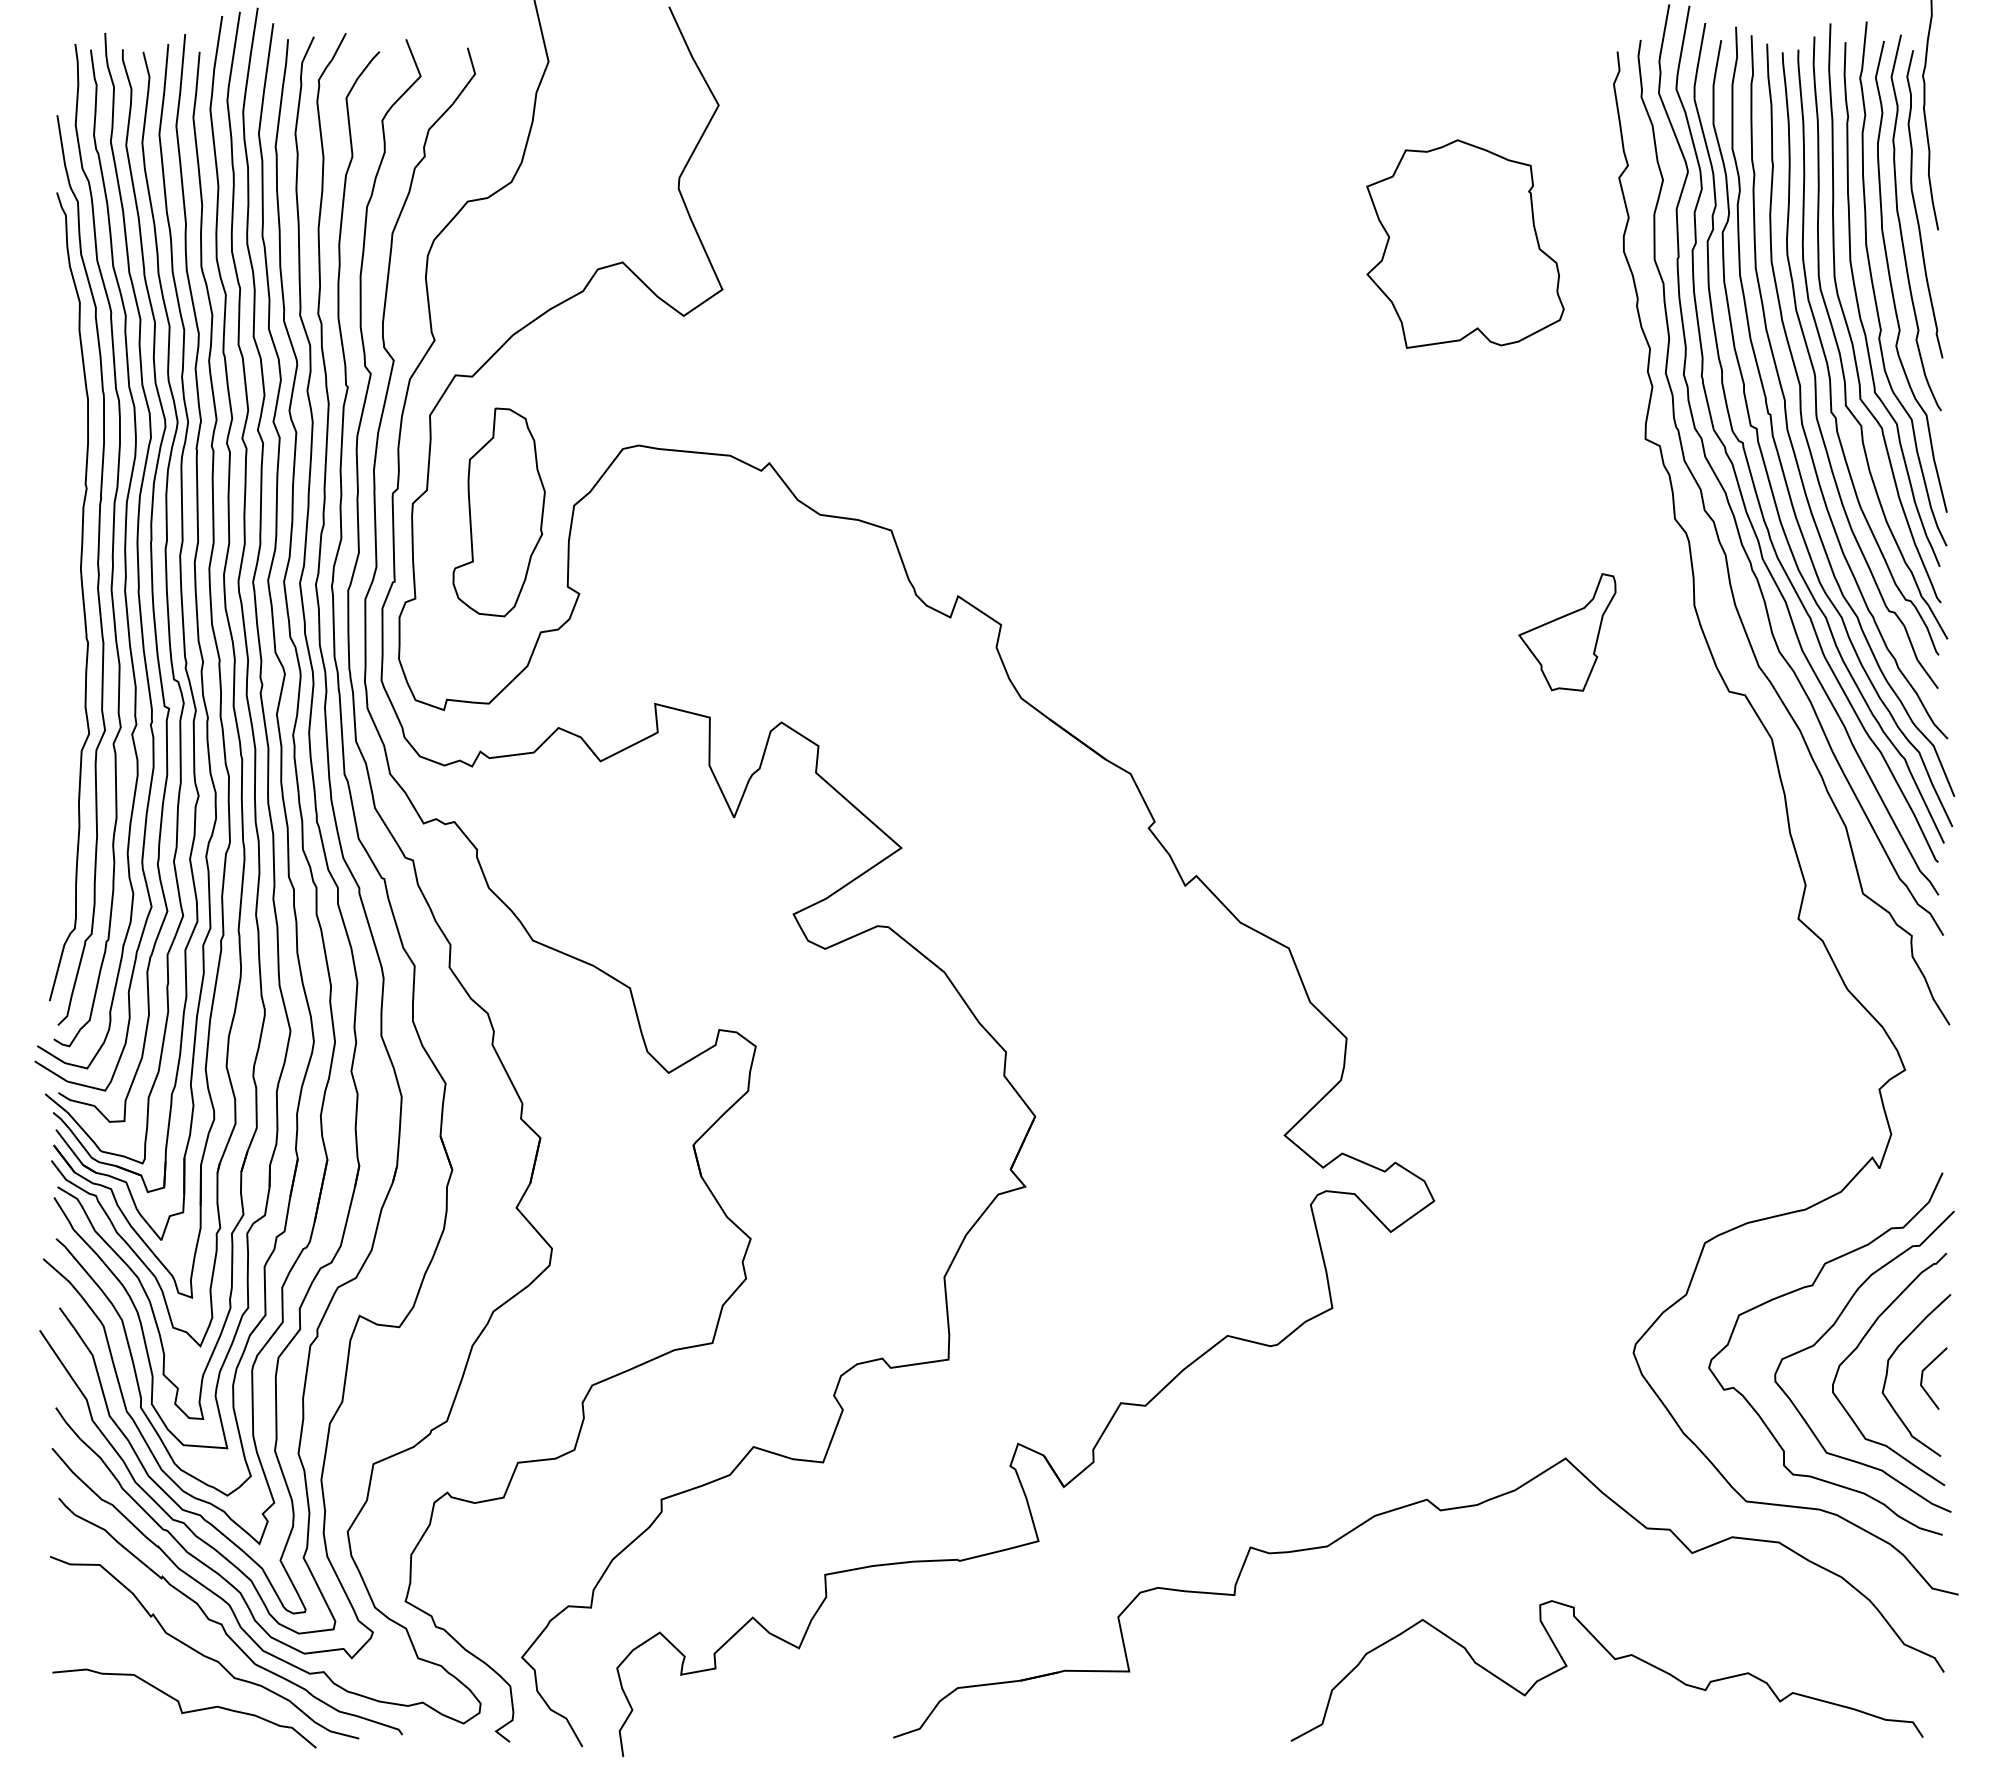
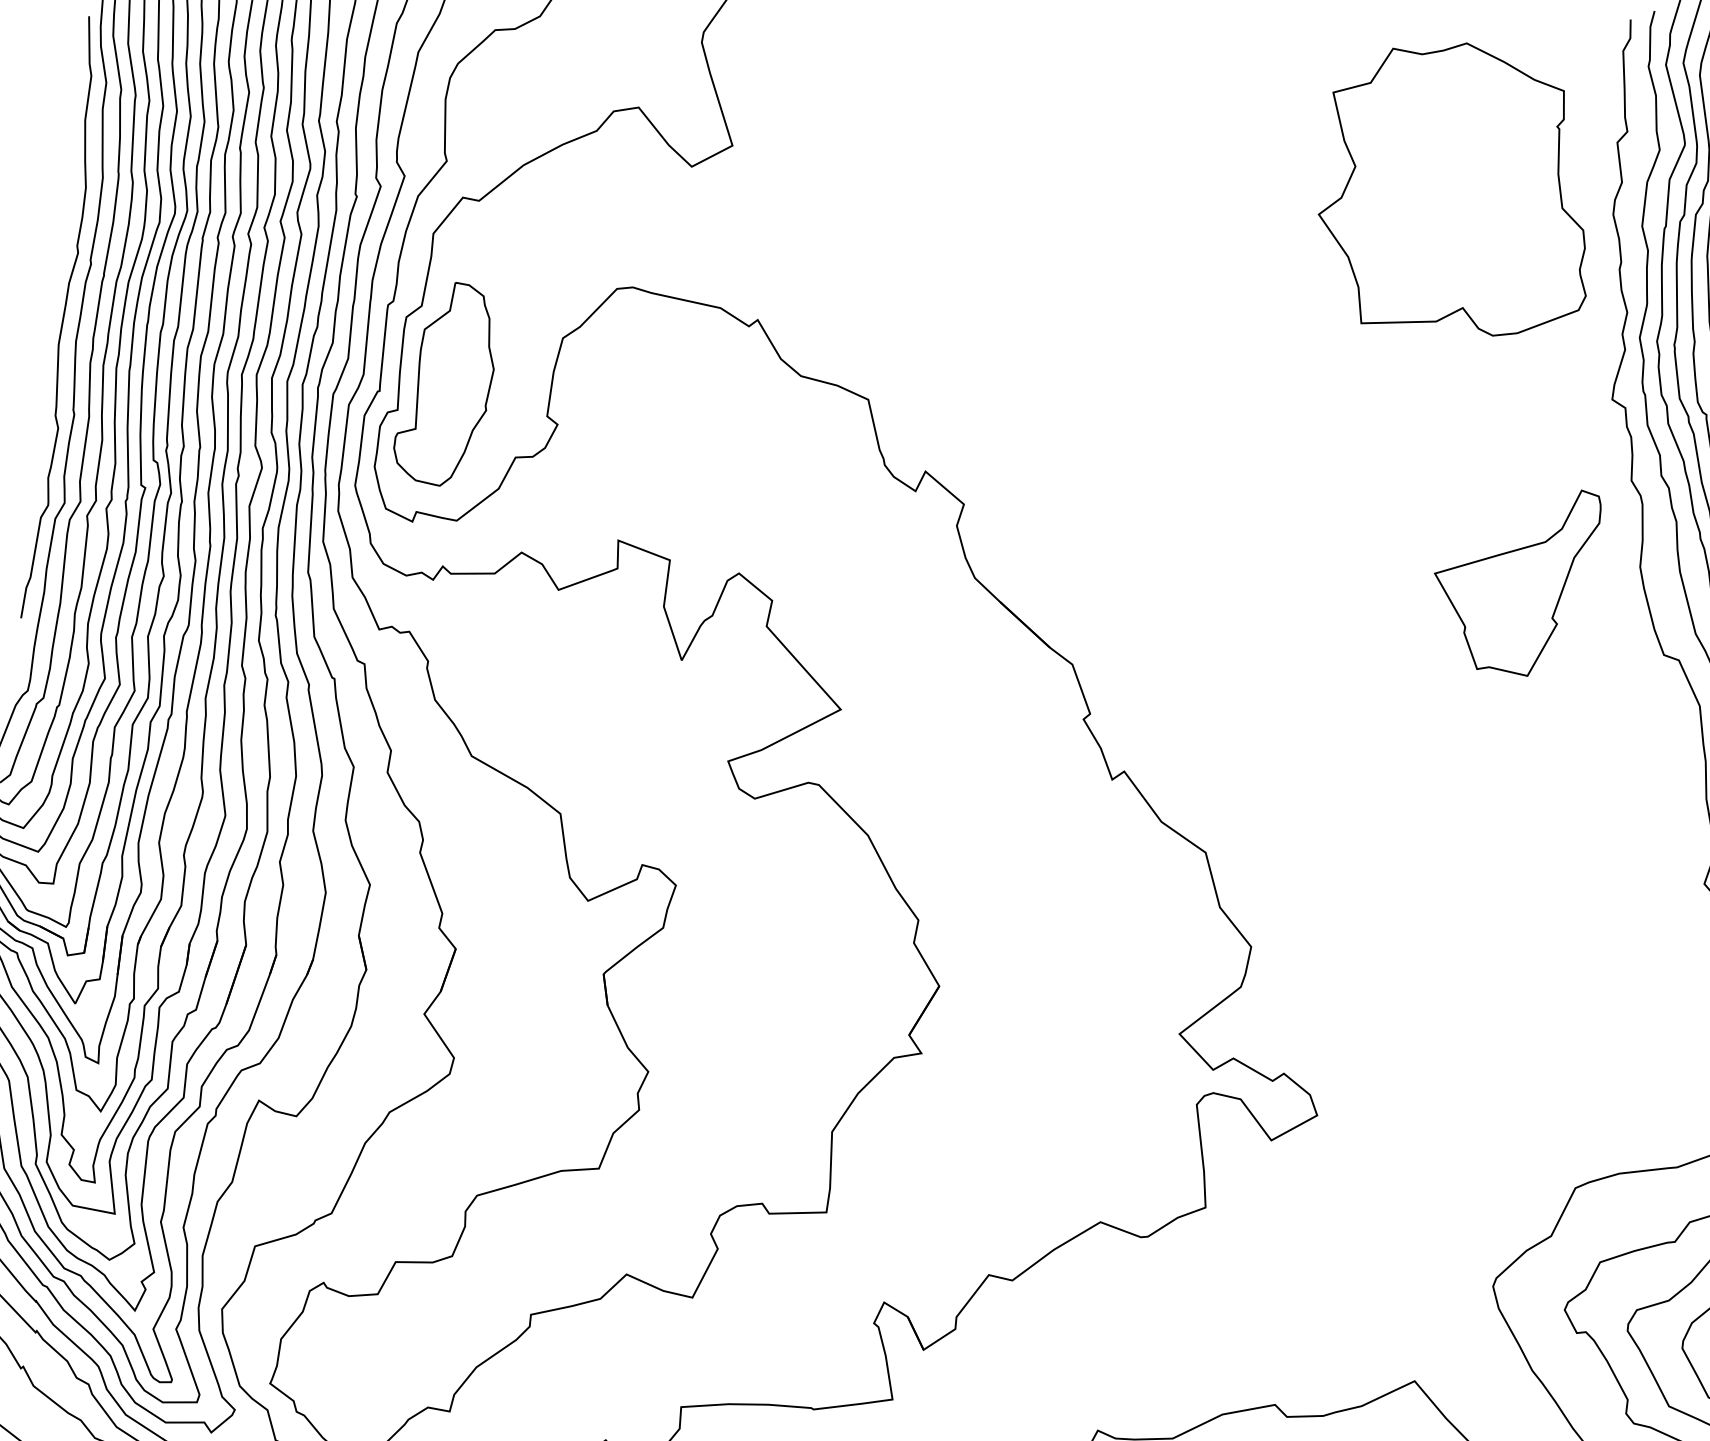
part: (1465, 243) -> (1460, 188), size x1.43
part: (498, 512) -> (446, 384), moved
curve: (64, 546) -> (62, 318), added
part: (1567, 632) -> (1513, 578), size x1.67

